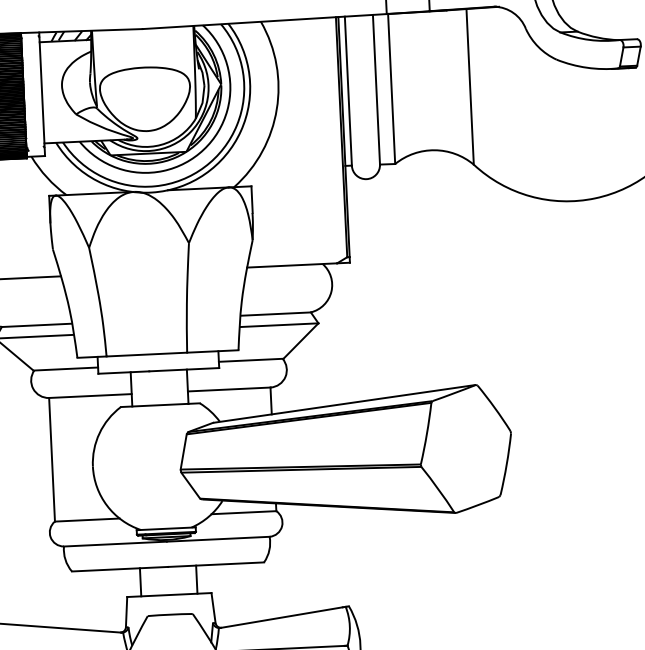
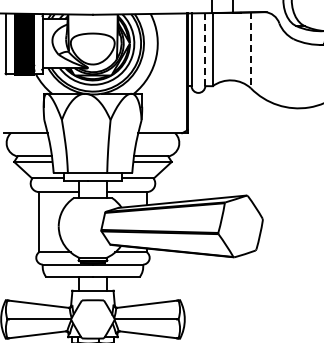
line: (469, 87) -> (250, 50), solid -> dashed
line: (376, 91) -> (205, 50), solid -> dashed

